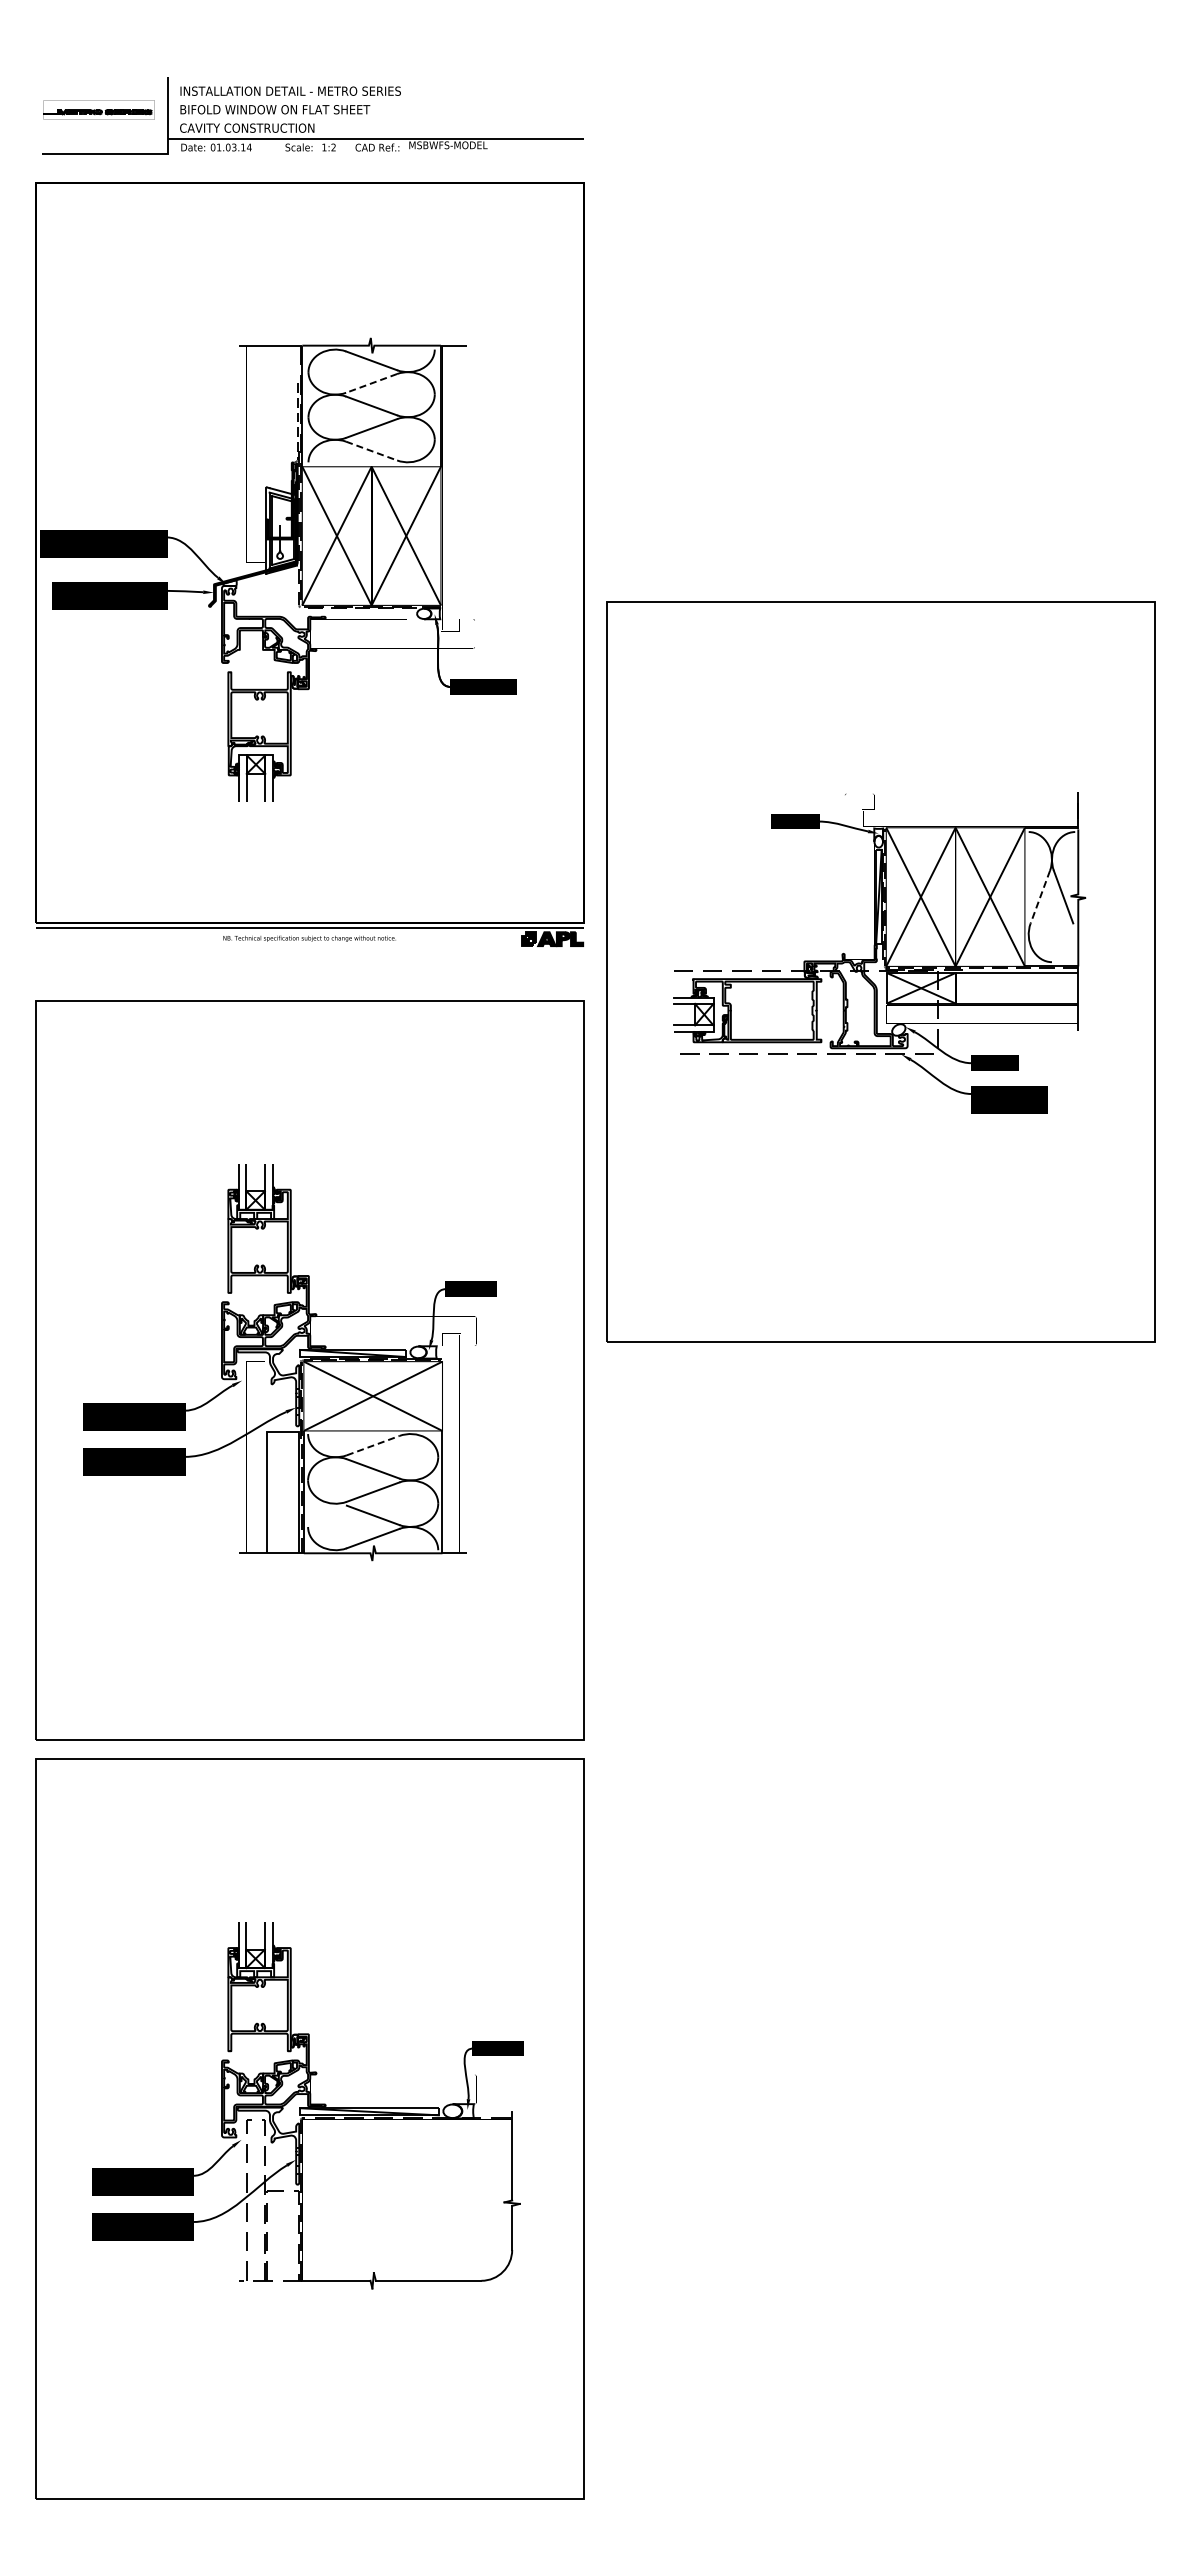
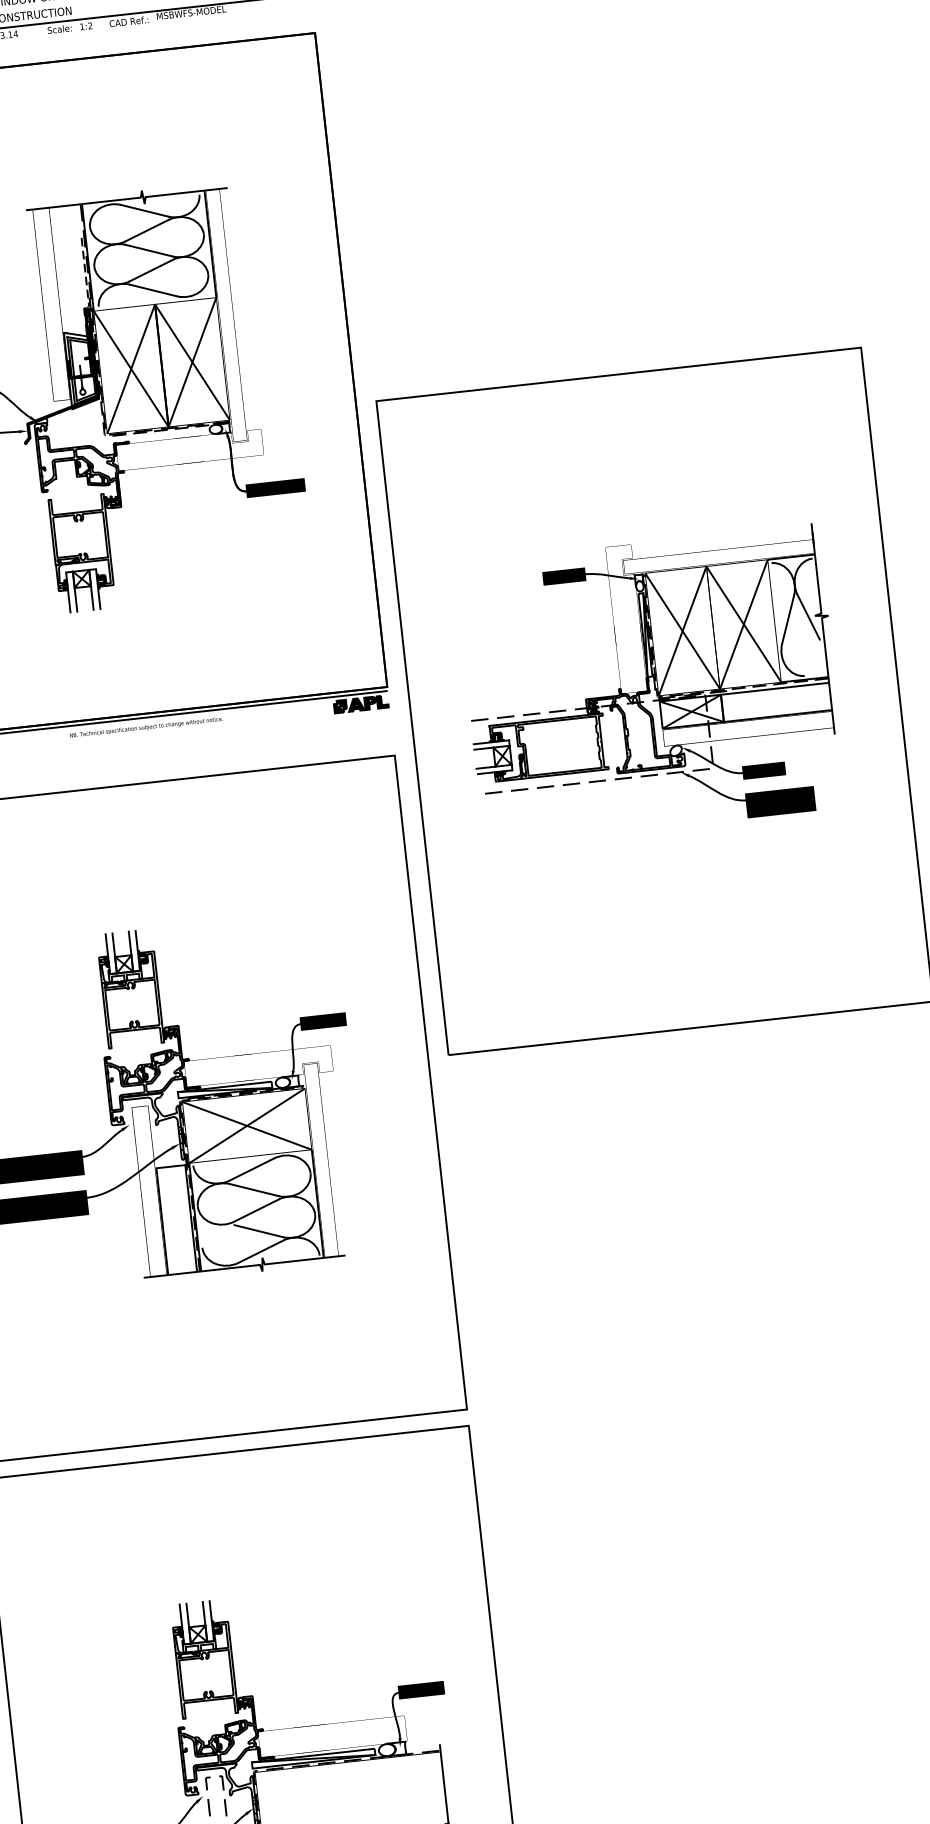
line: (371, 383) -> (146, 230), dashed -> solid
line: (372, 451) -> (154, 290), dashed -> solid
line: (1040, 897) -> (788, 619), dashed -> solid
line: (373, 1445) -> (252, 1169), dashed -> solid

